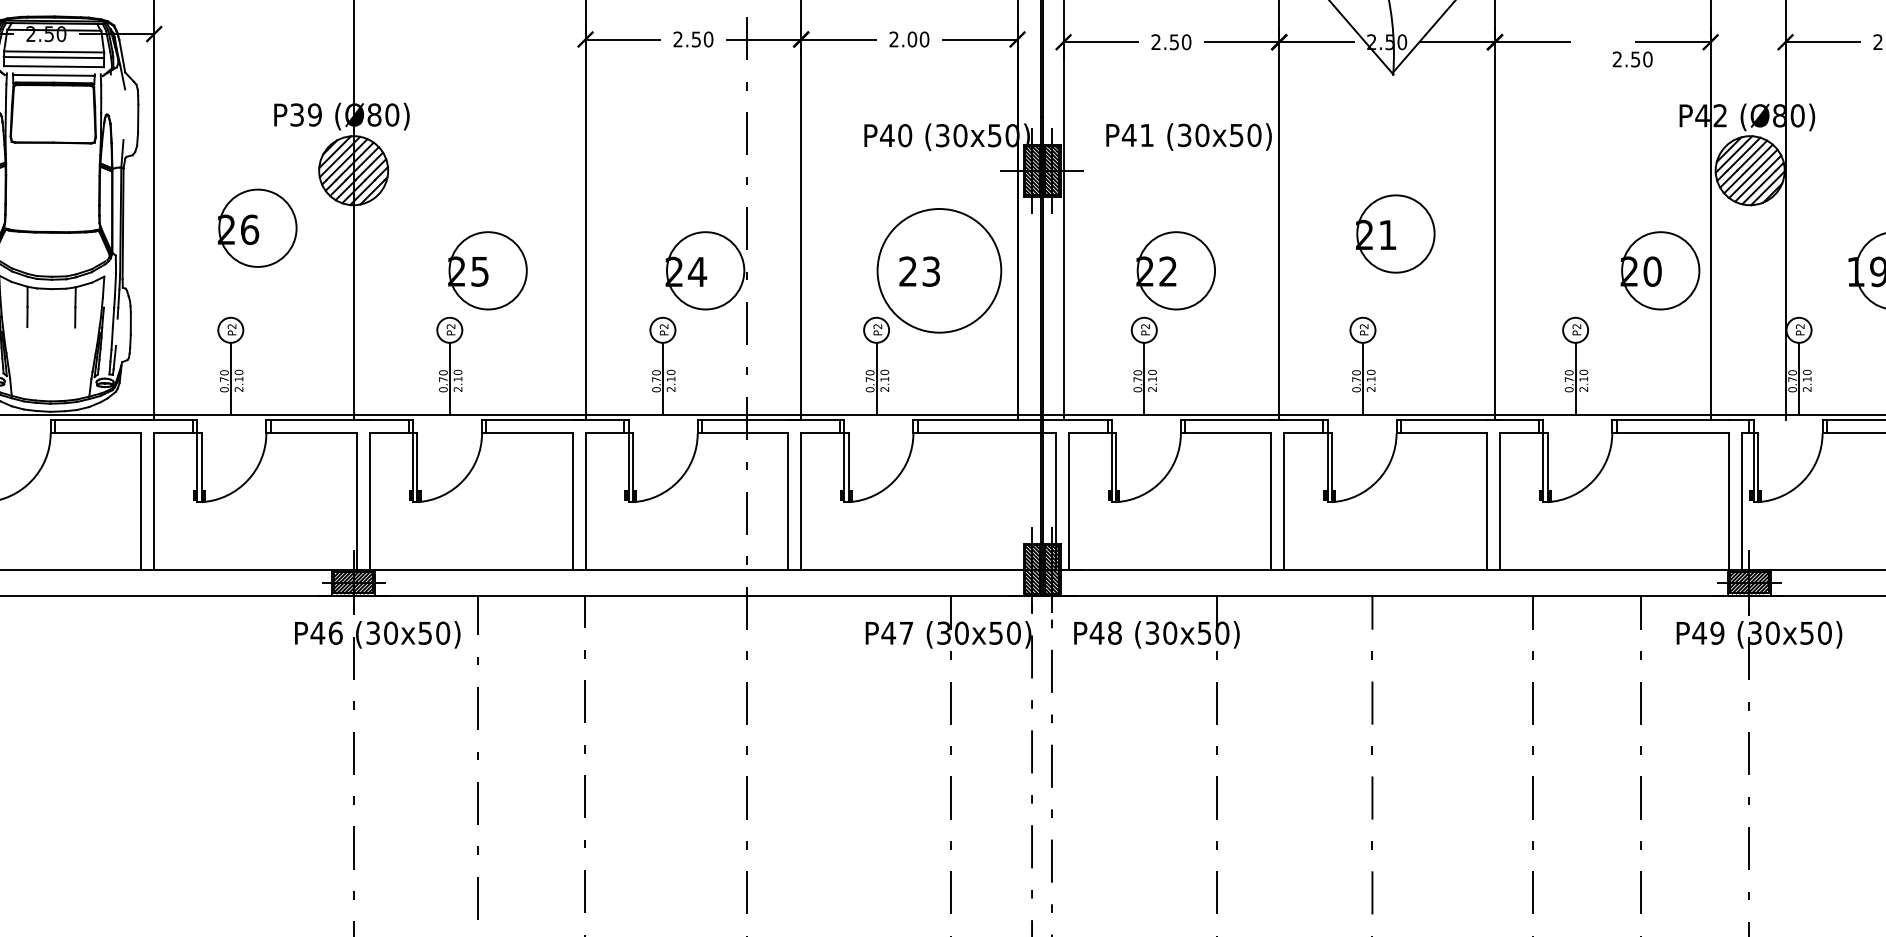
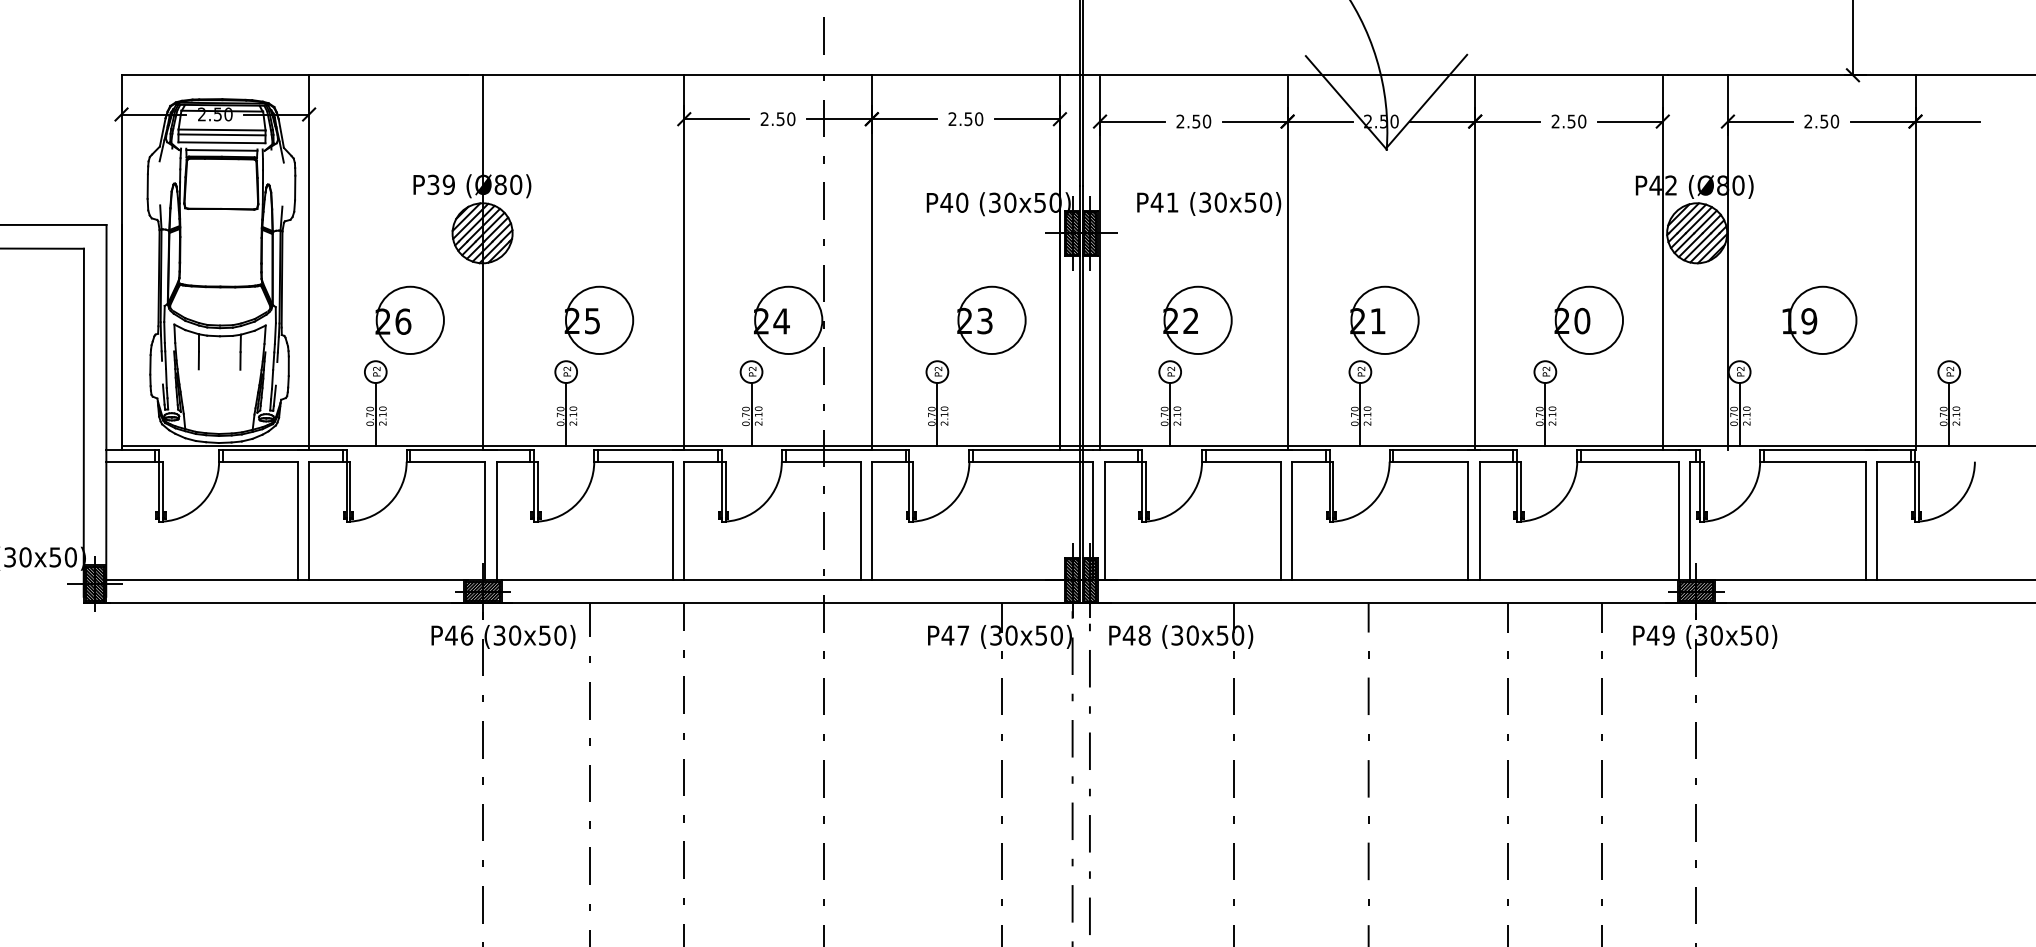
text: (912, 39) -> (968, 119), 2.00 -> 2.50
text: (1632, 59) -> (1568, 121), moved
part: (256, 227) -> (409, 319), moved
part: (1395, 233) -> (1384, 319), moved
part: (1659, 269) -> (1588, 319), moved
circle: (938, 270) -> (991, 320), size x0.62

